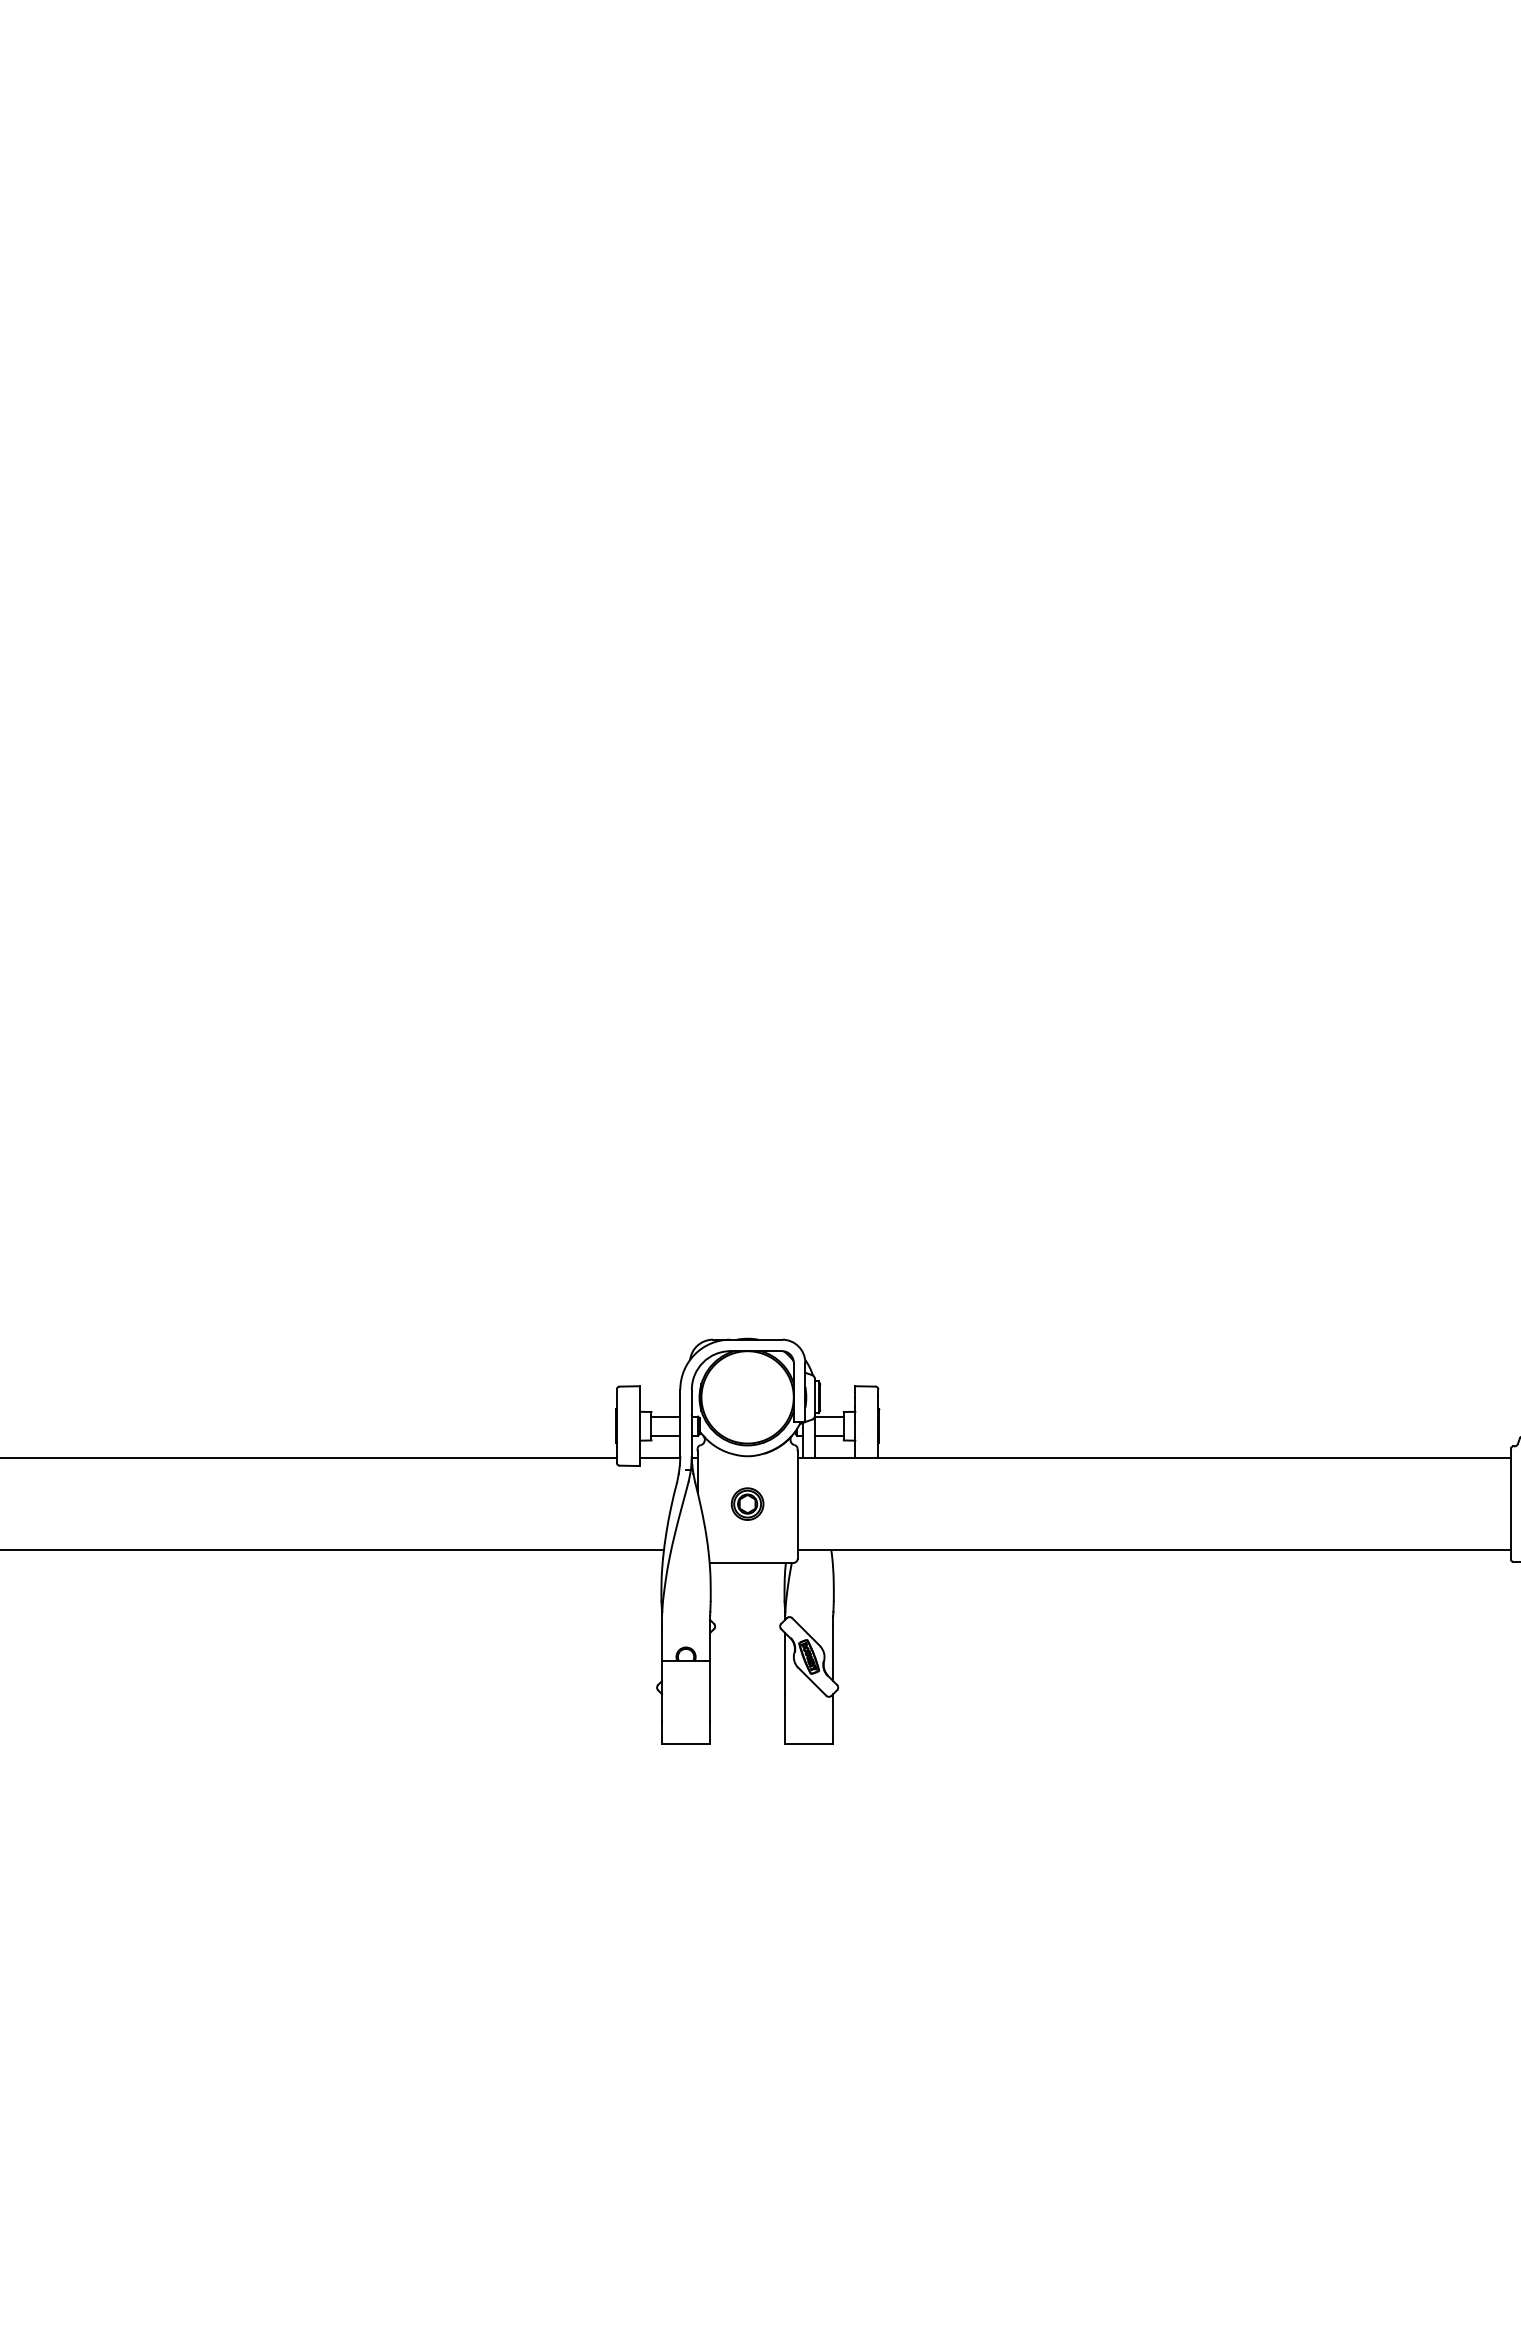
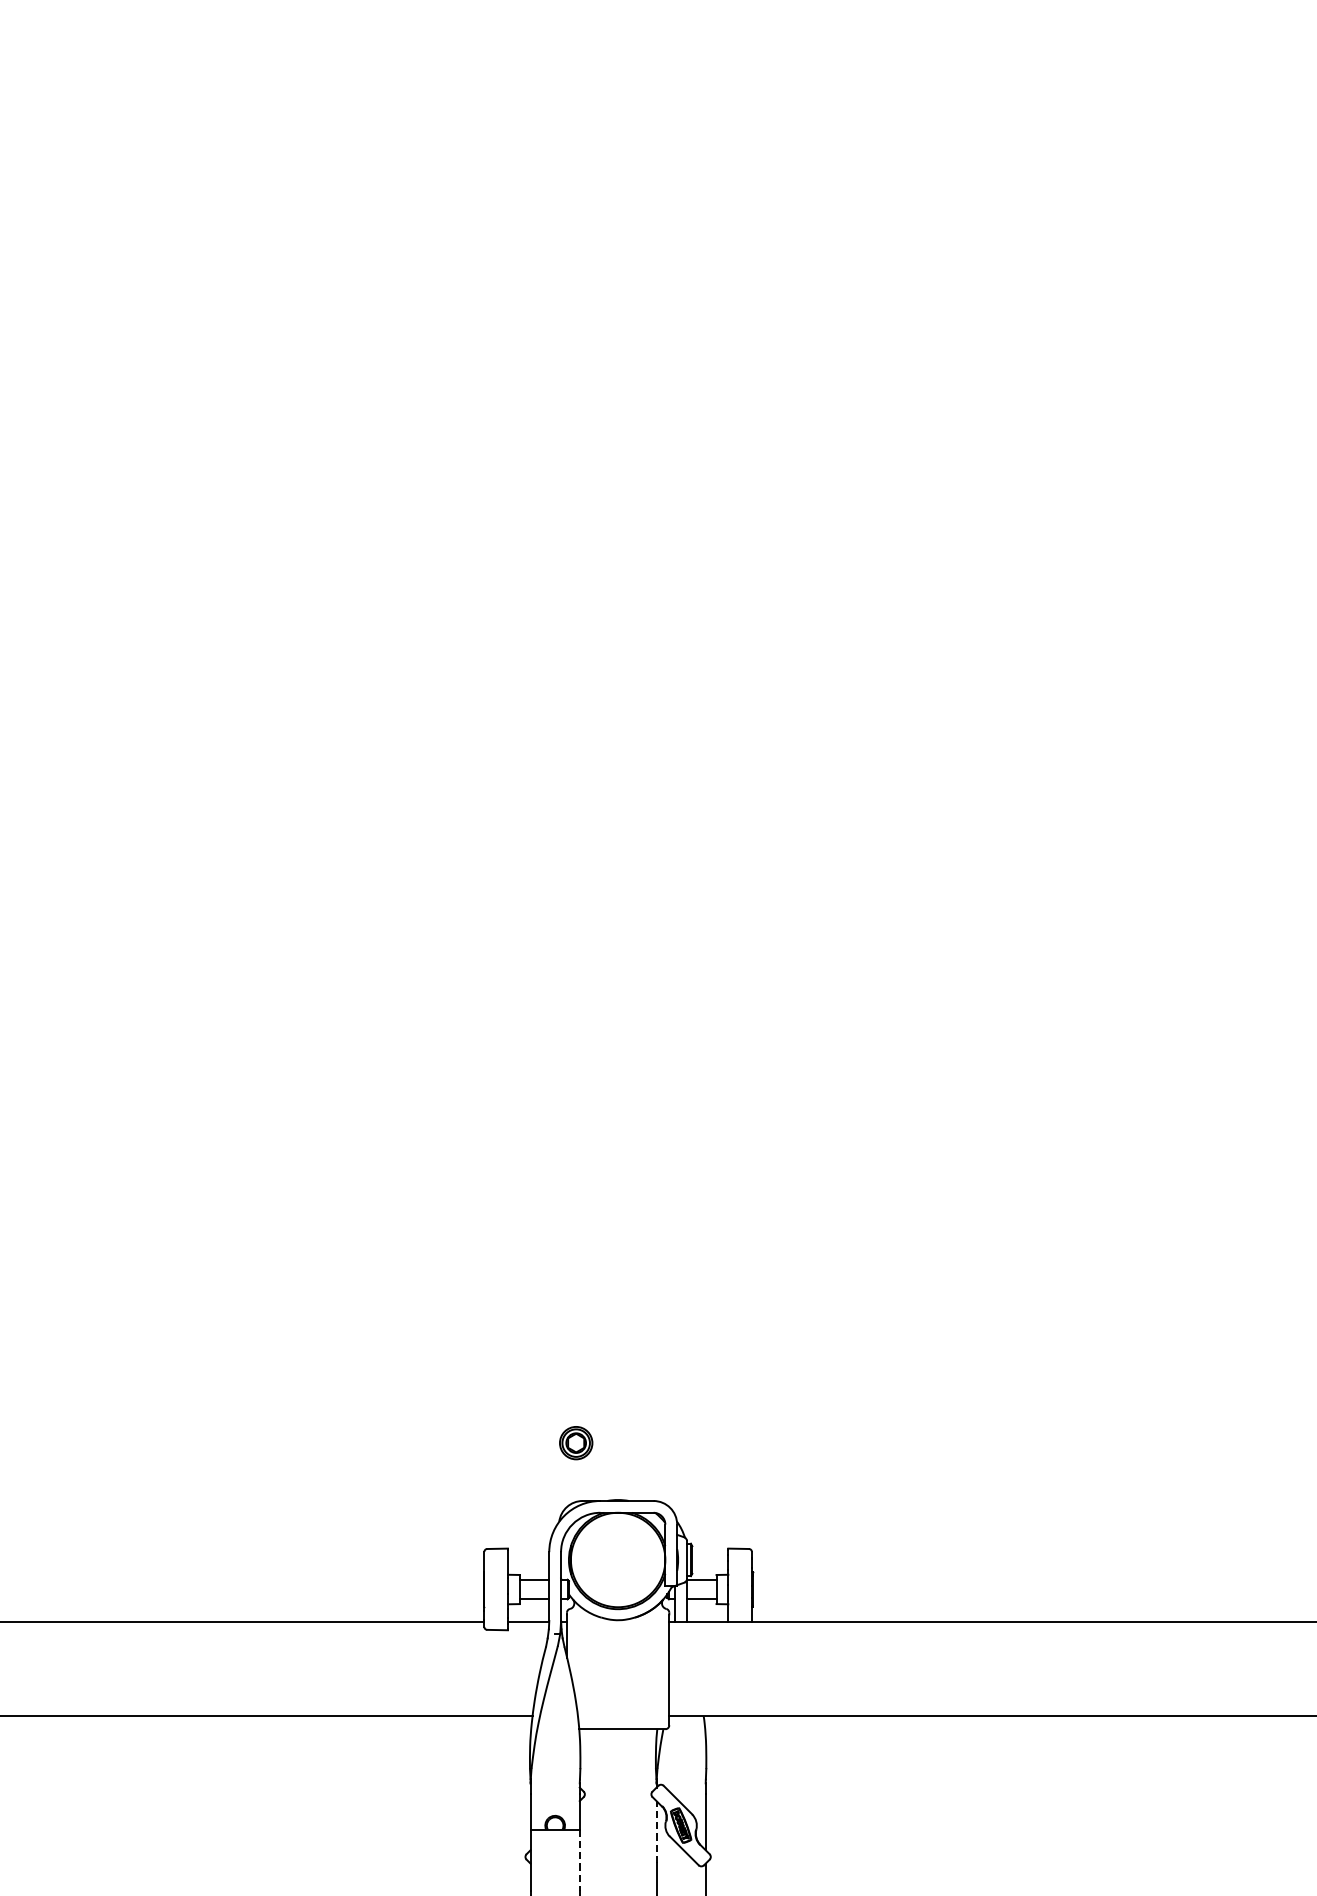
part: (747, 1503) -> (576, 1442), moved
line: (785, 1662) -> (656, 1831), solid -> dashed
line: (710, 1690) -> (580, 1859), solid -> dashed

